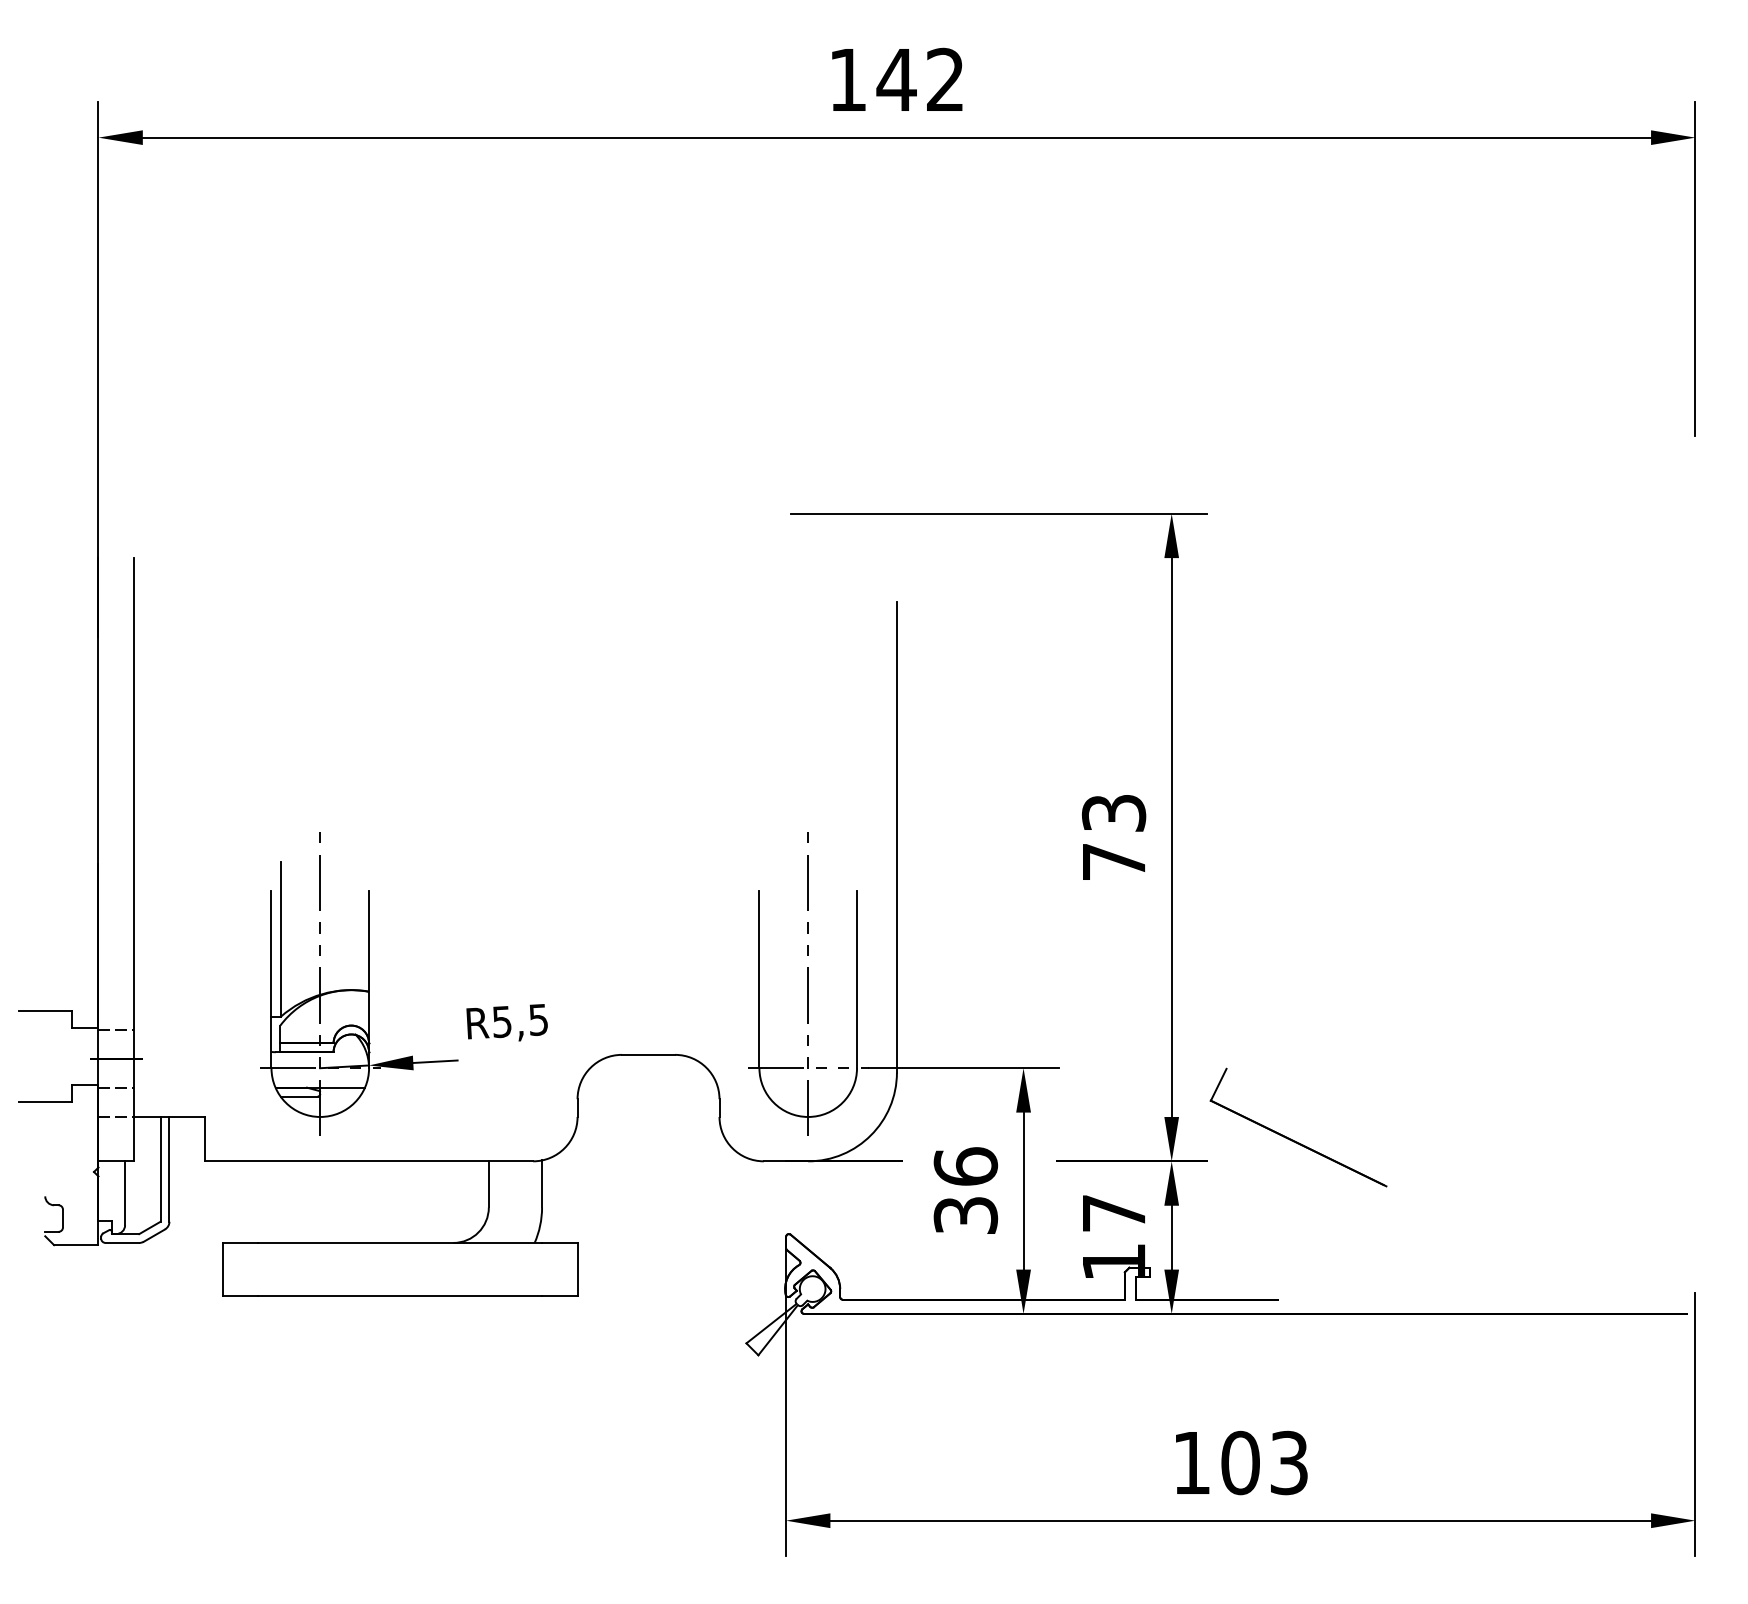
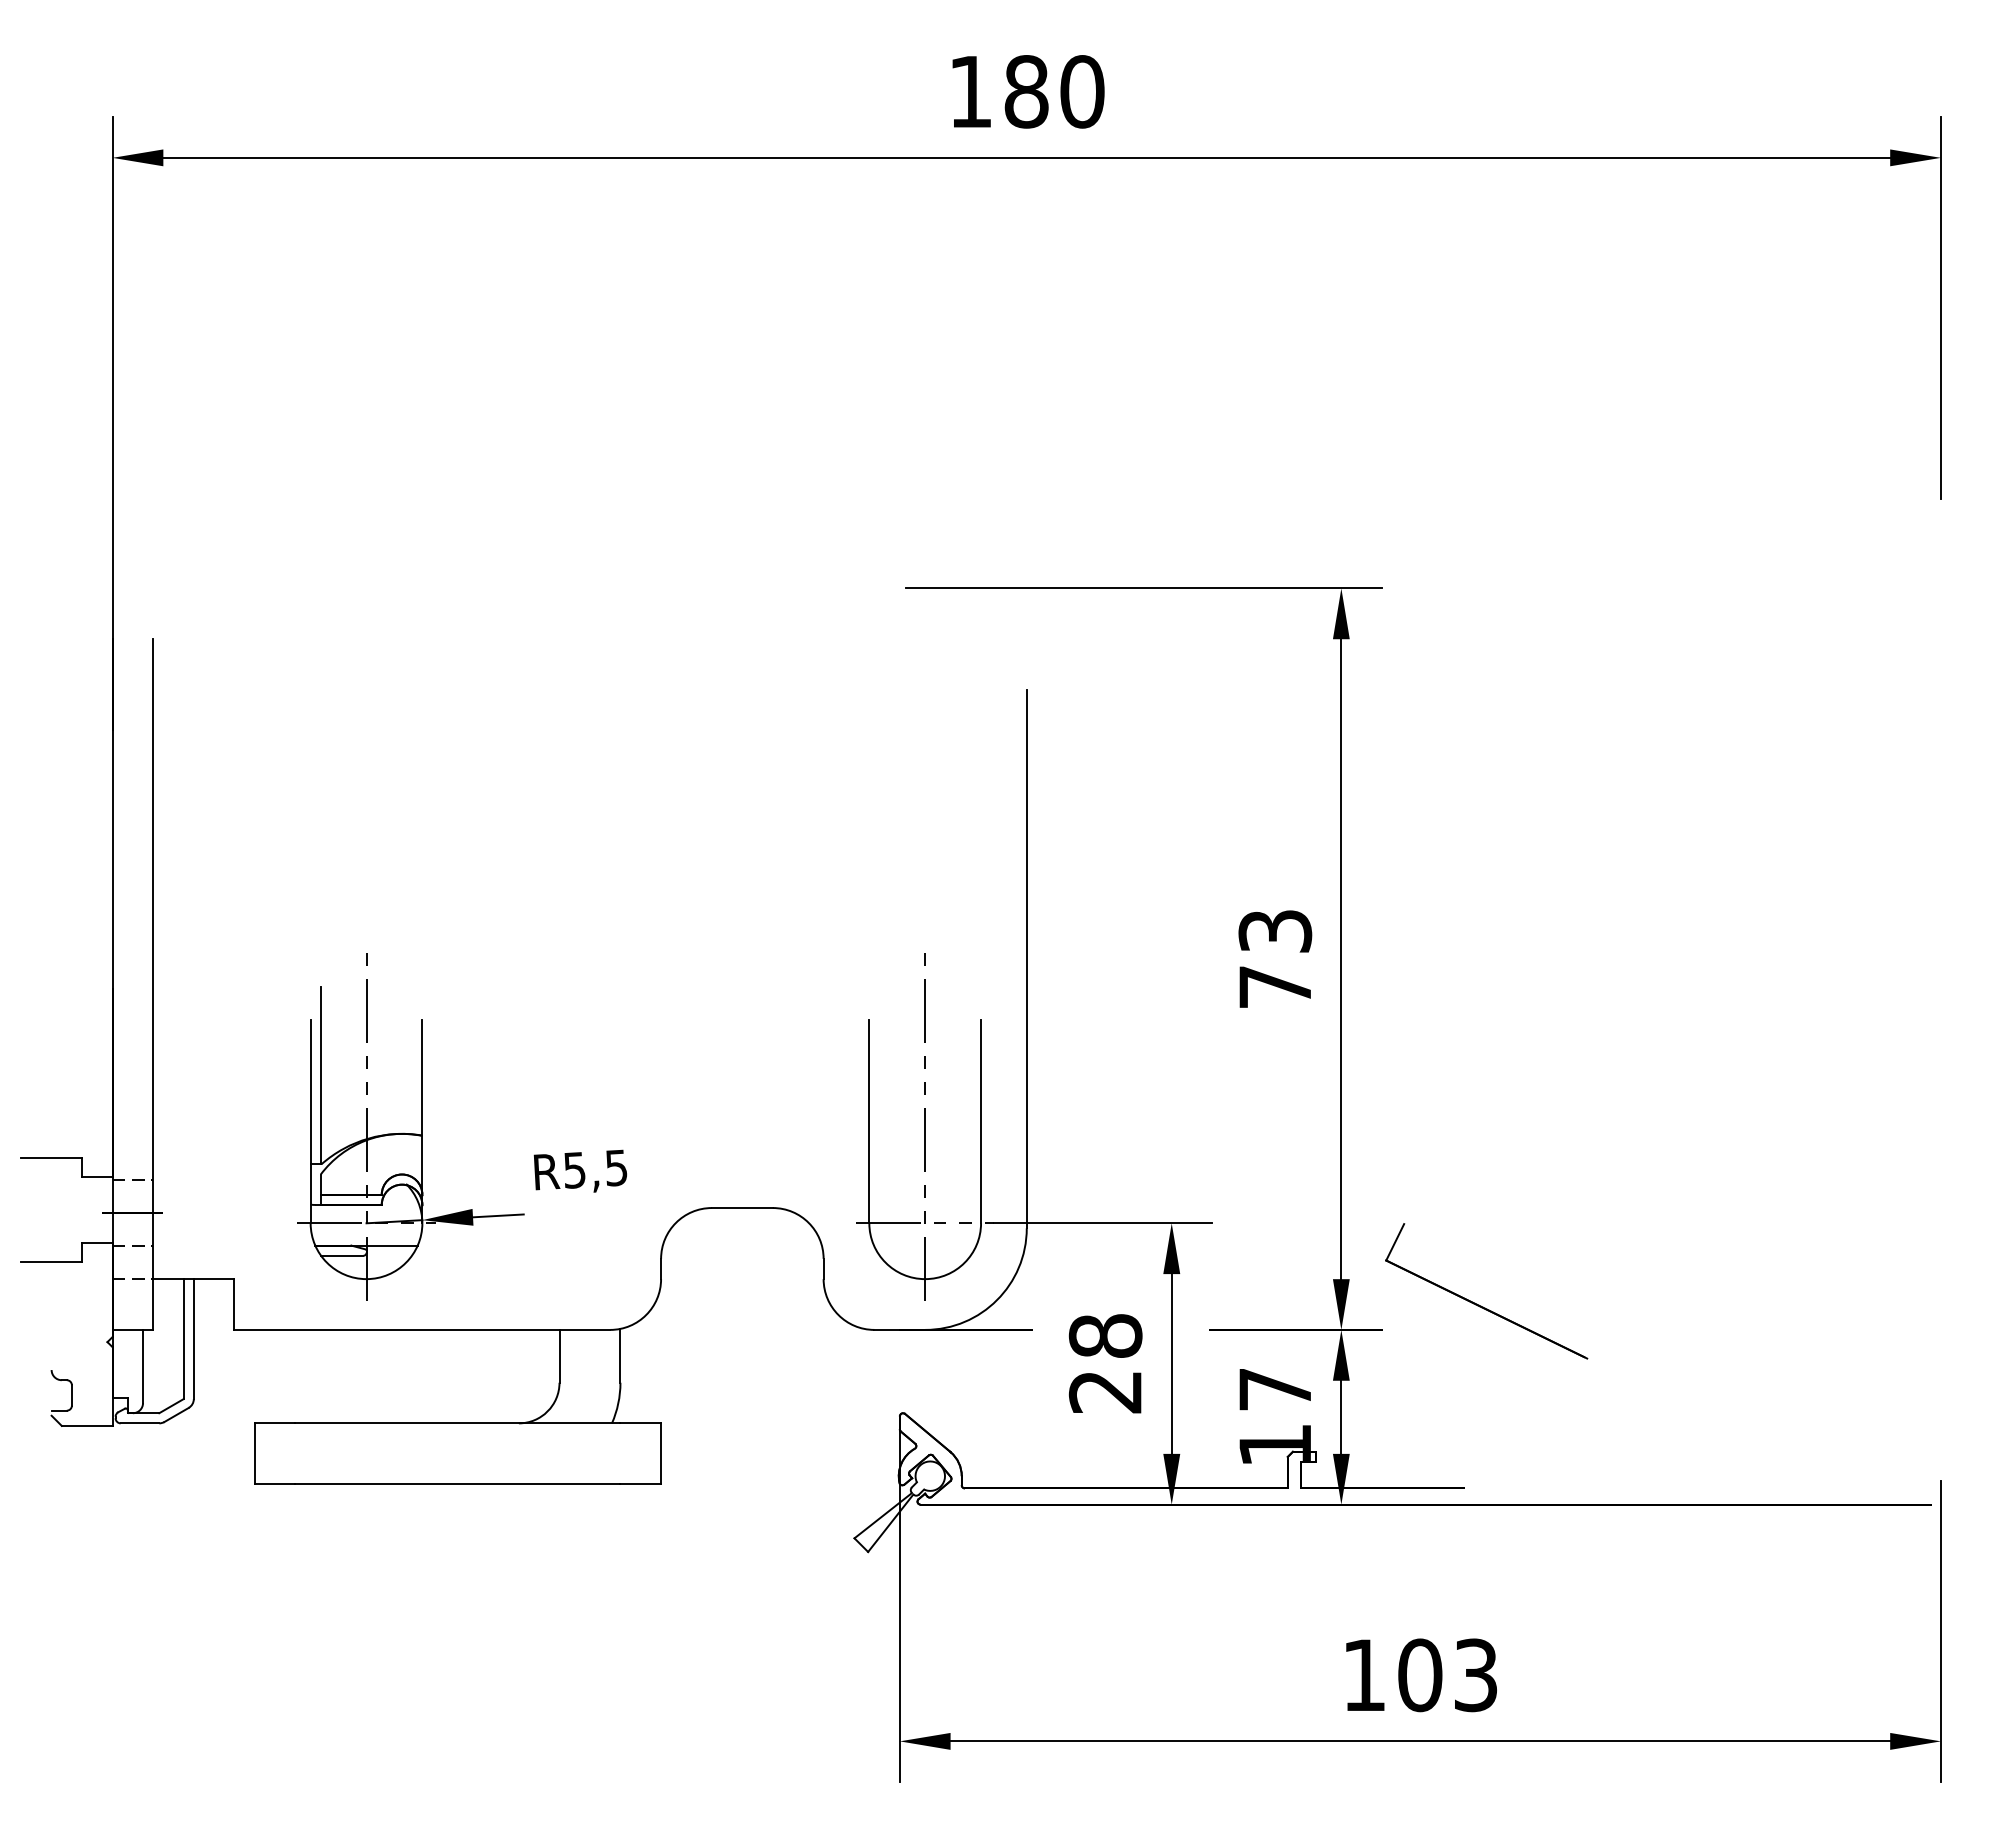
text: (920, 79) -> (1053, 91), 142 -> 180
text: (965, 1190) -> (1105, 1363), 36 -> 28

